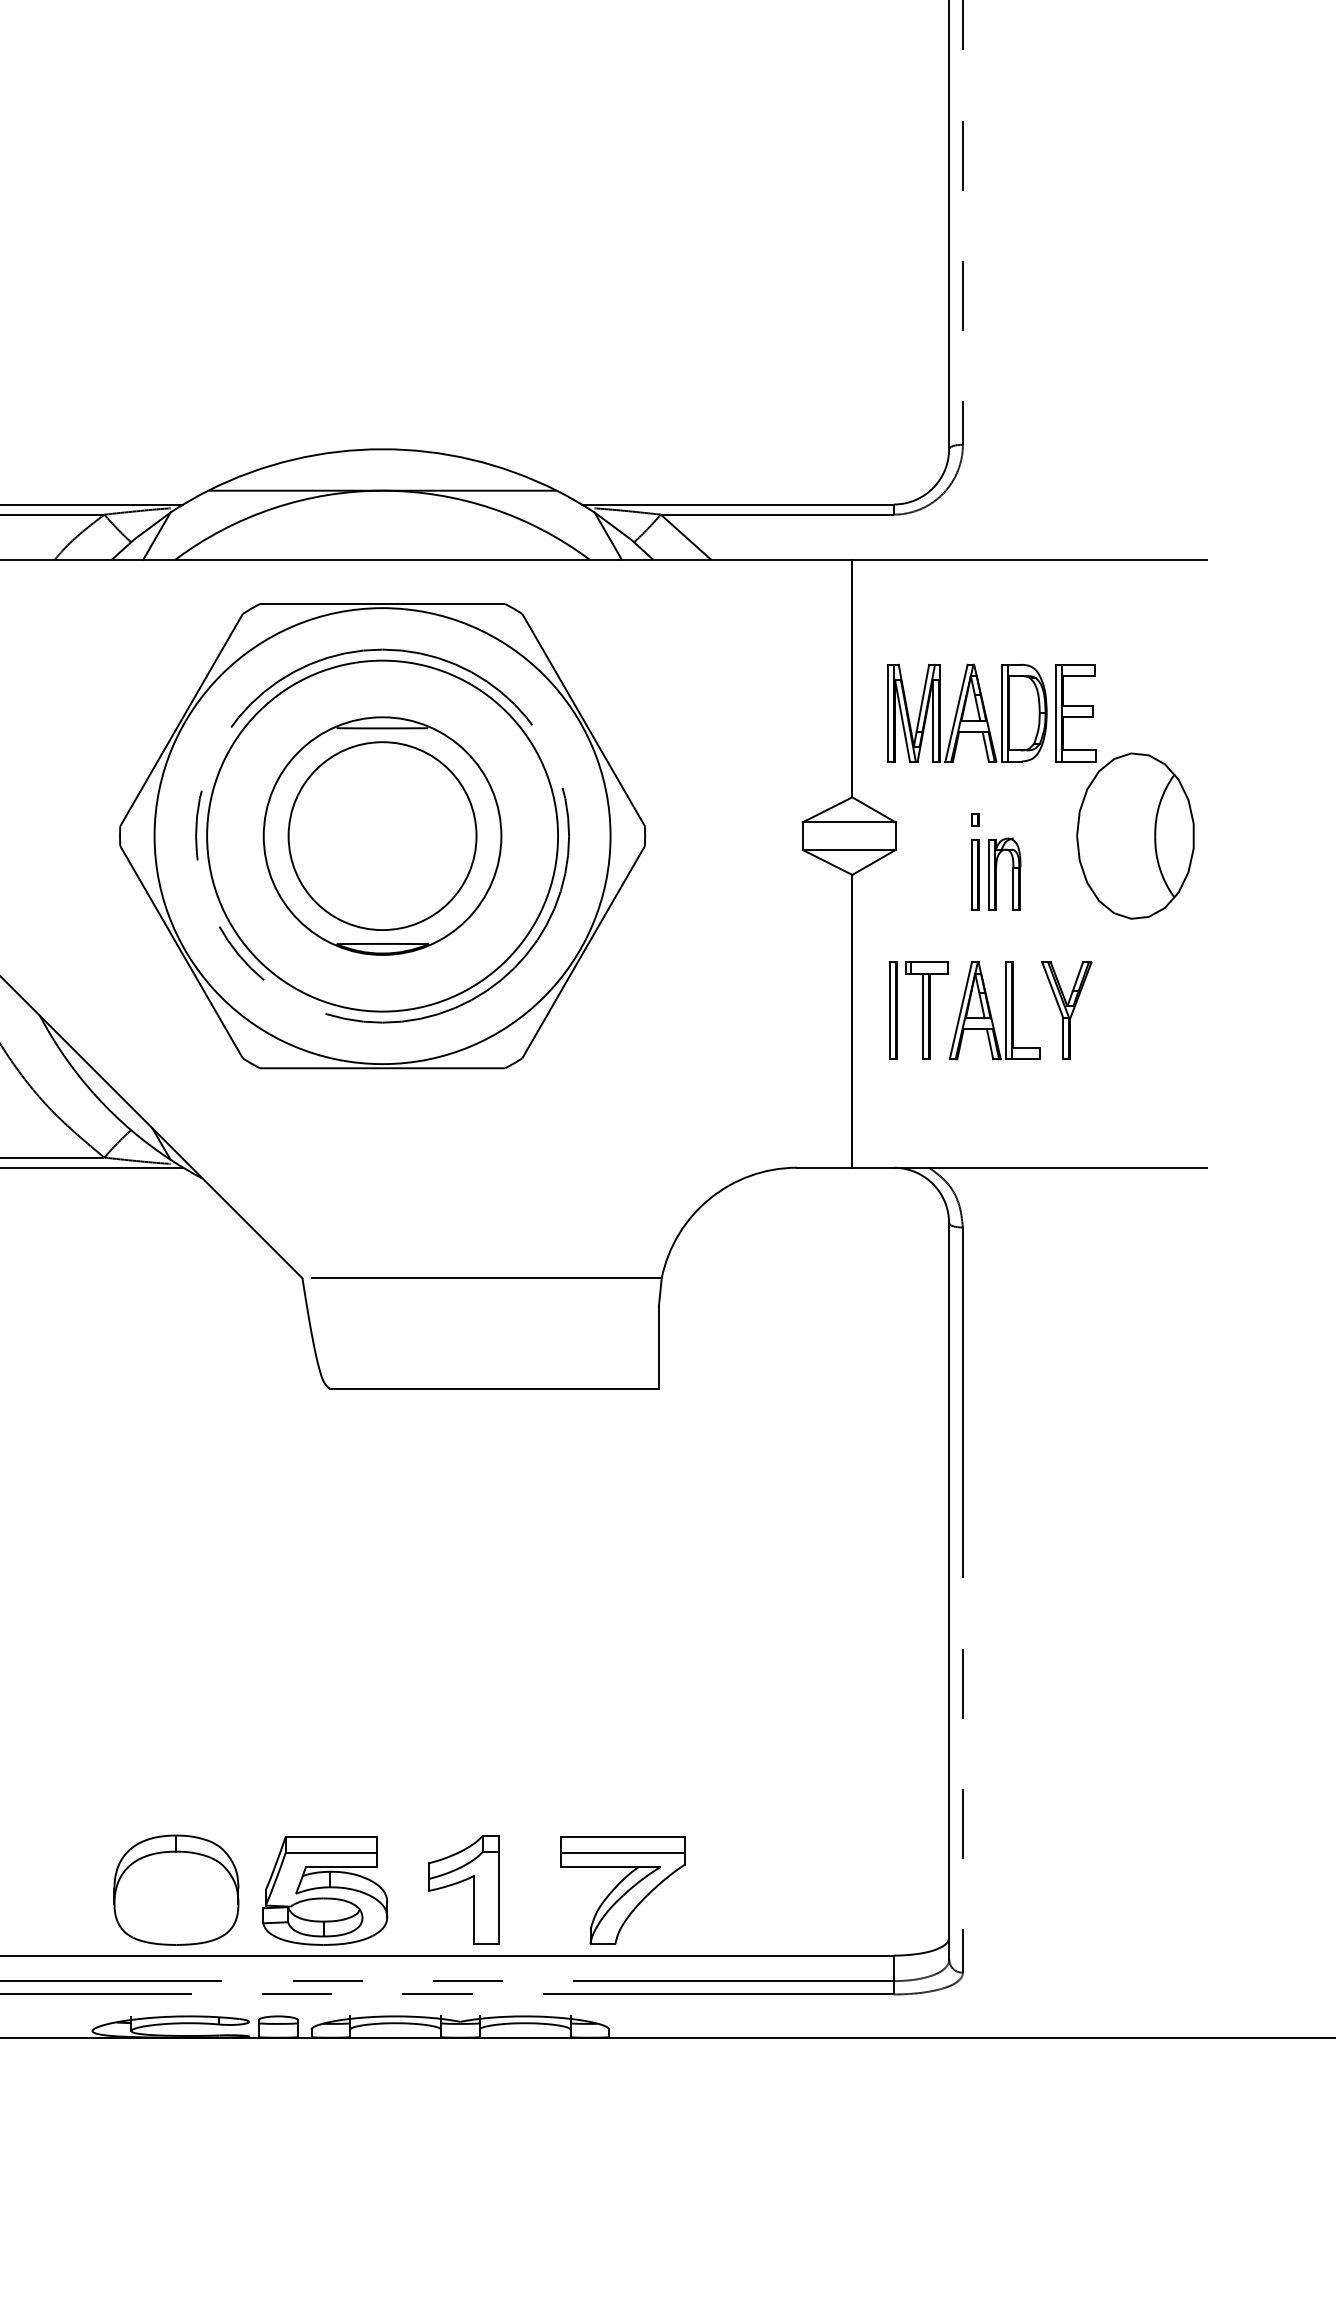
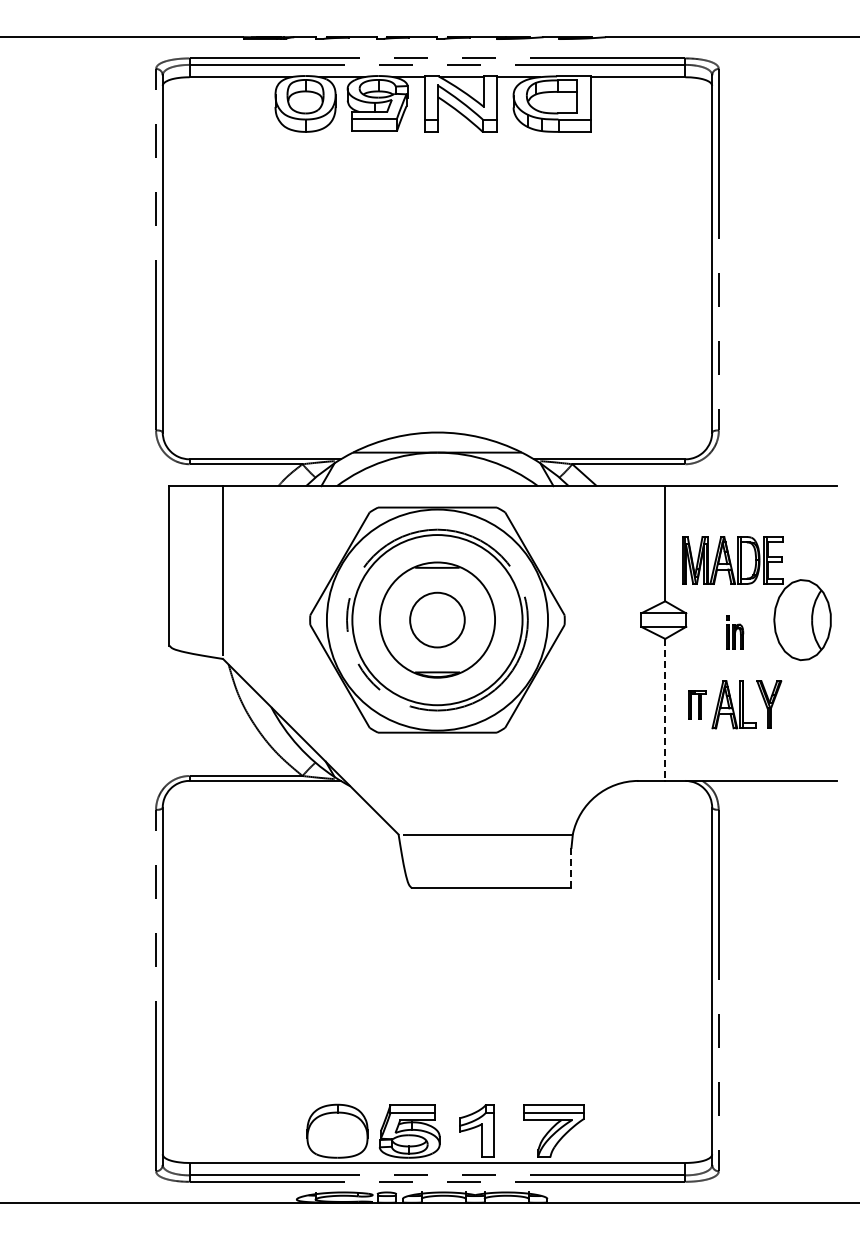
circle: (382, 834) -> (437, 619), size x0.6
part: (995, 861) -> (734, 632), size x0.7
part: (916, 1010) -> (696, 704), size x0.6
line: (852, 1020) -> (665, 709), solid -> dashed
line: (658, 1346) -> (571, 867), solid -> dashed

